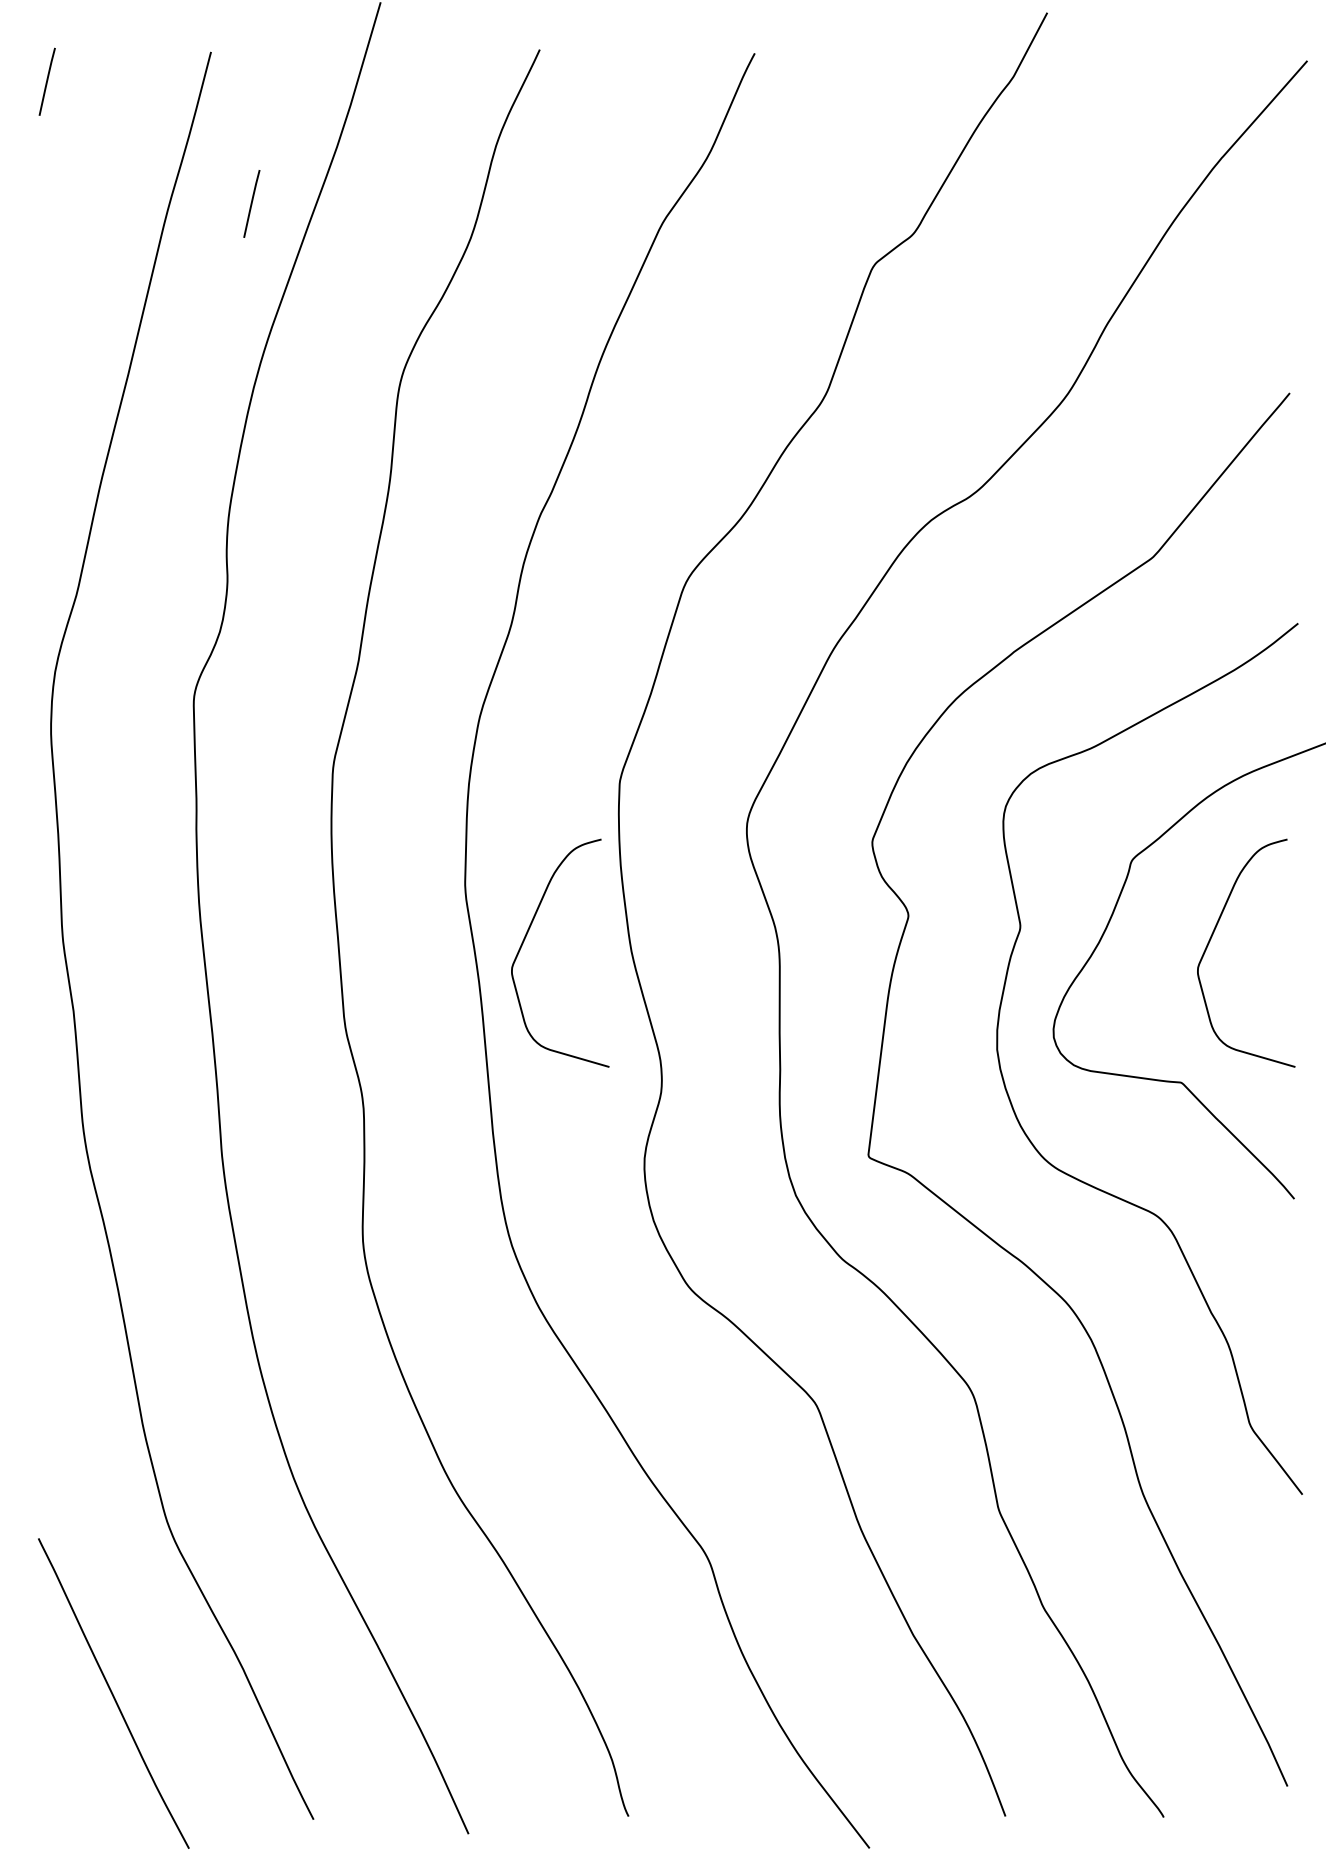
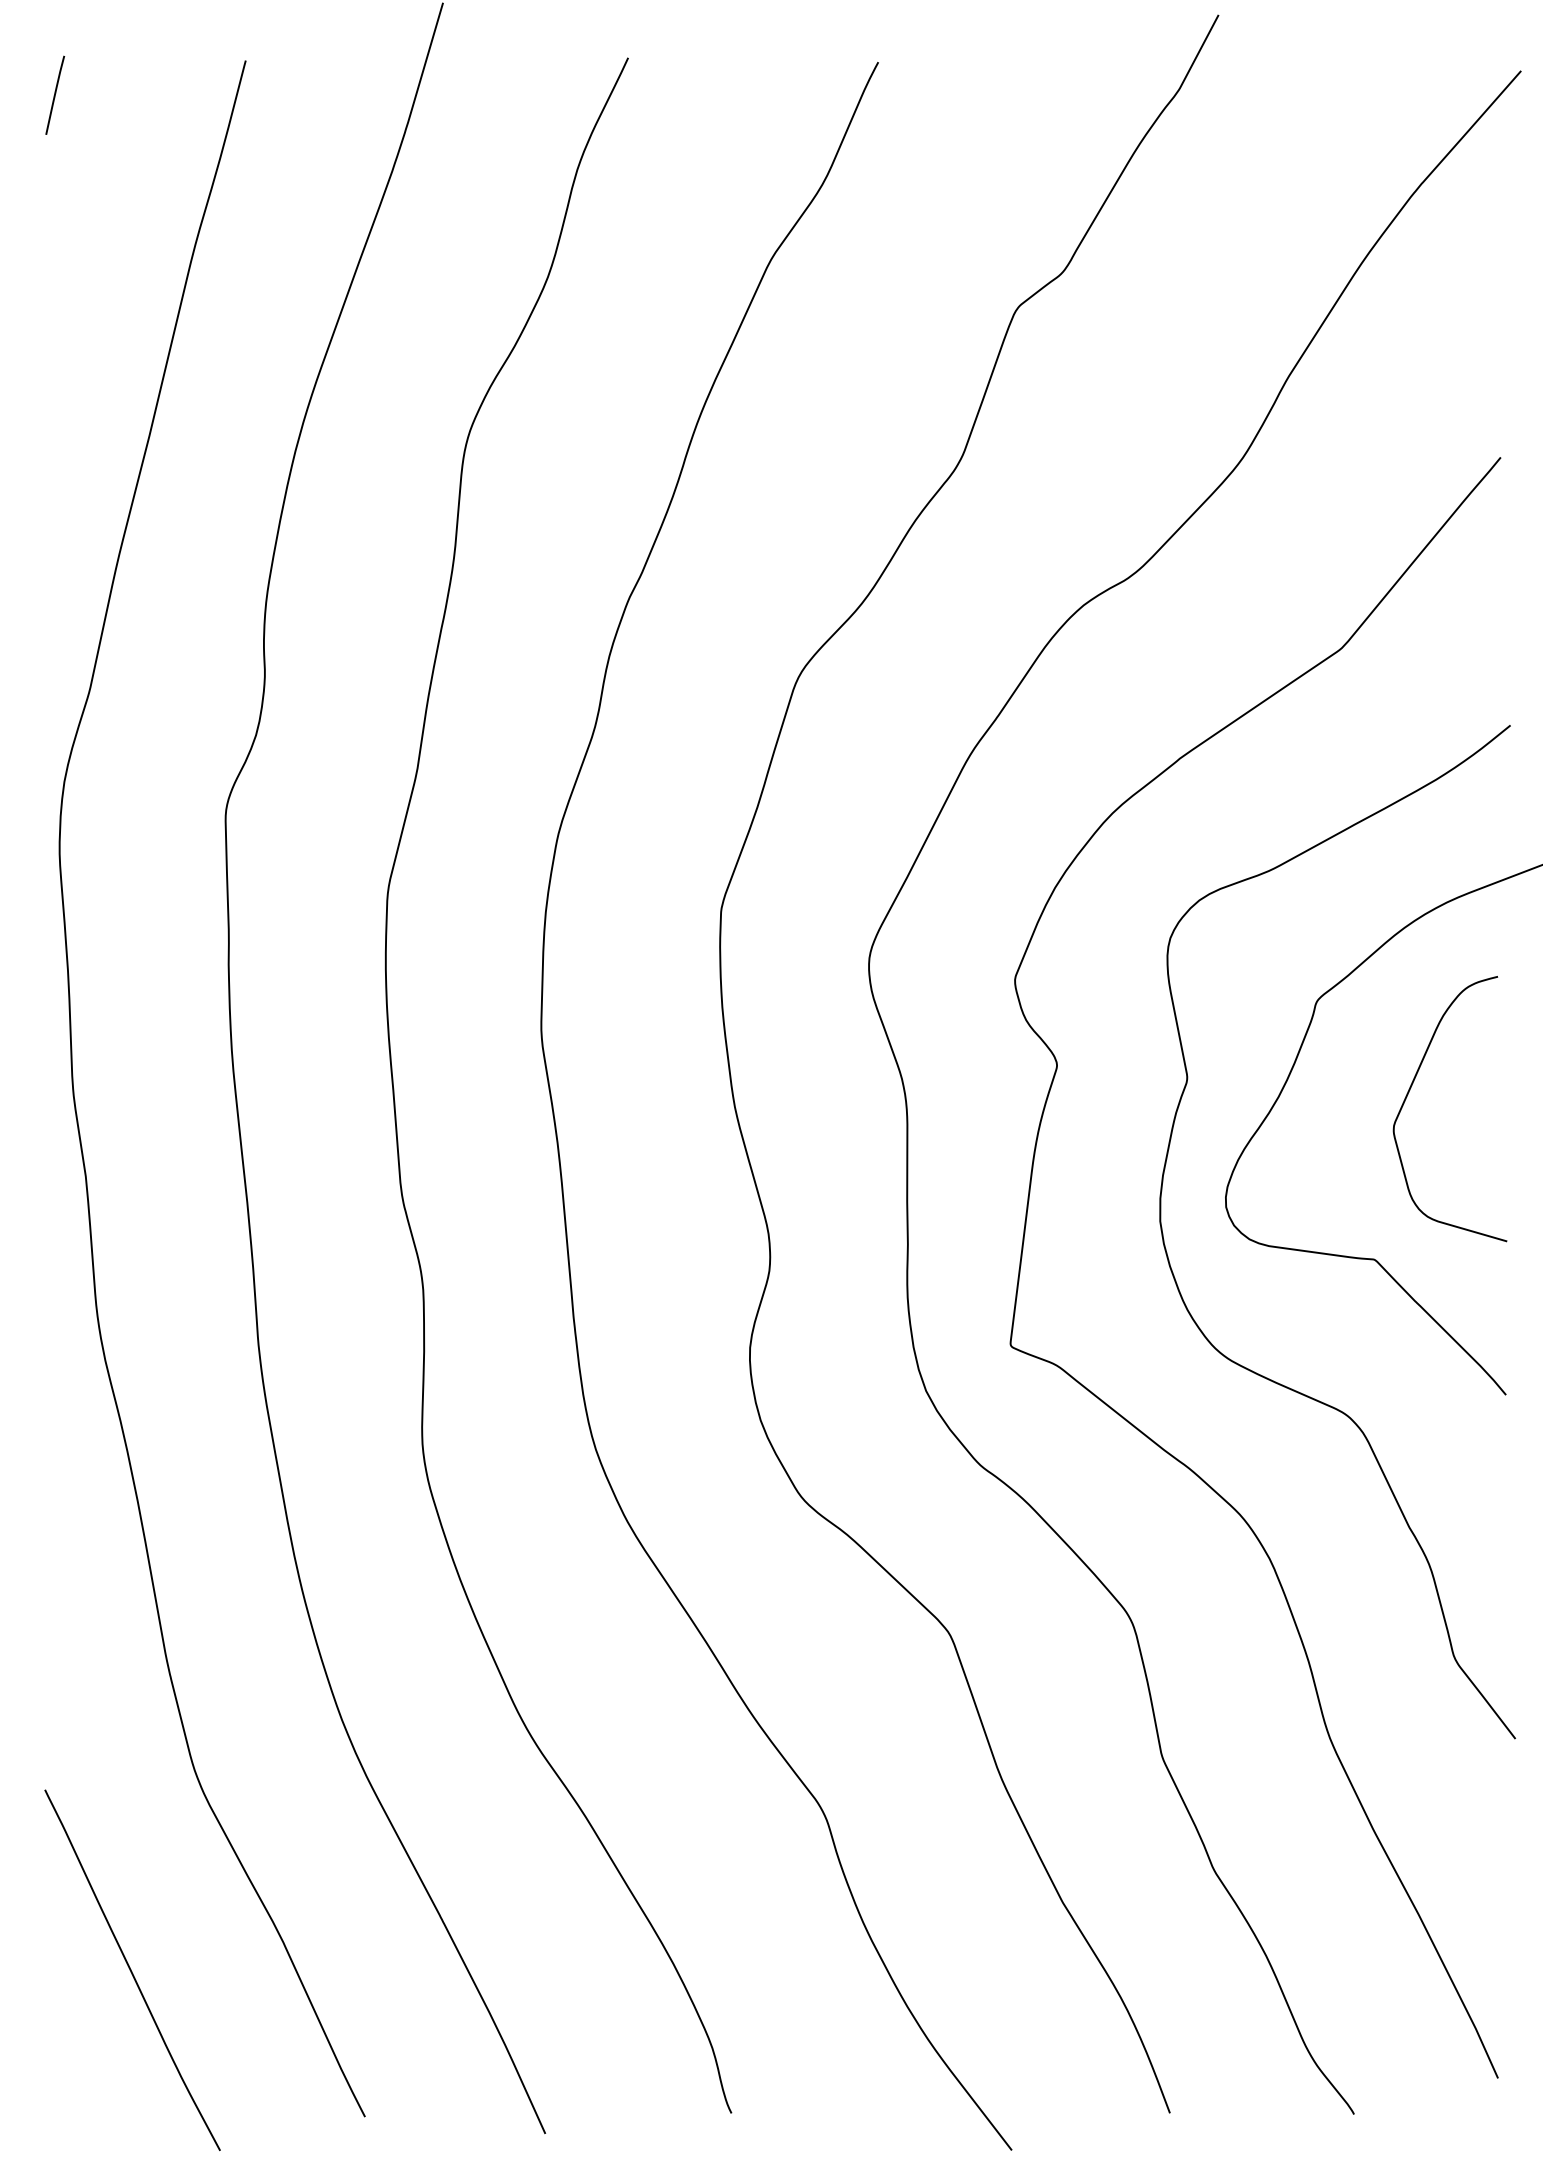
line: (252, 203) -> (293, 236), removed
curve: (526, 937) -> (612, 1090), removed

